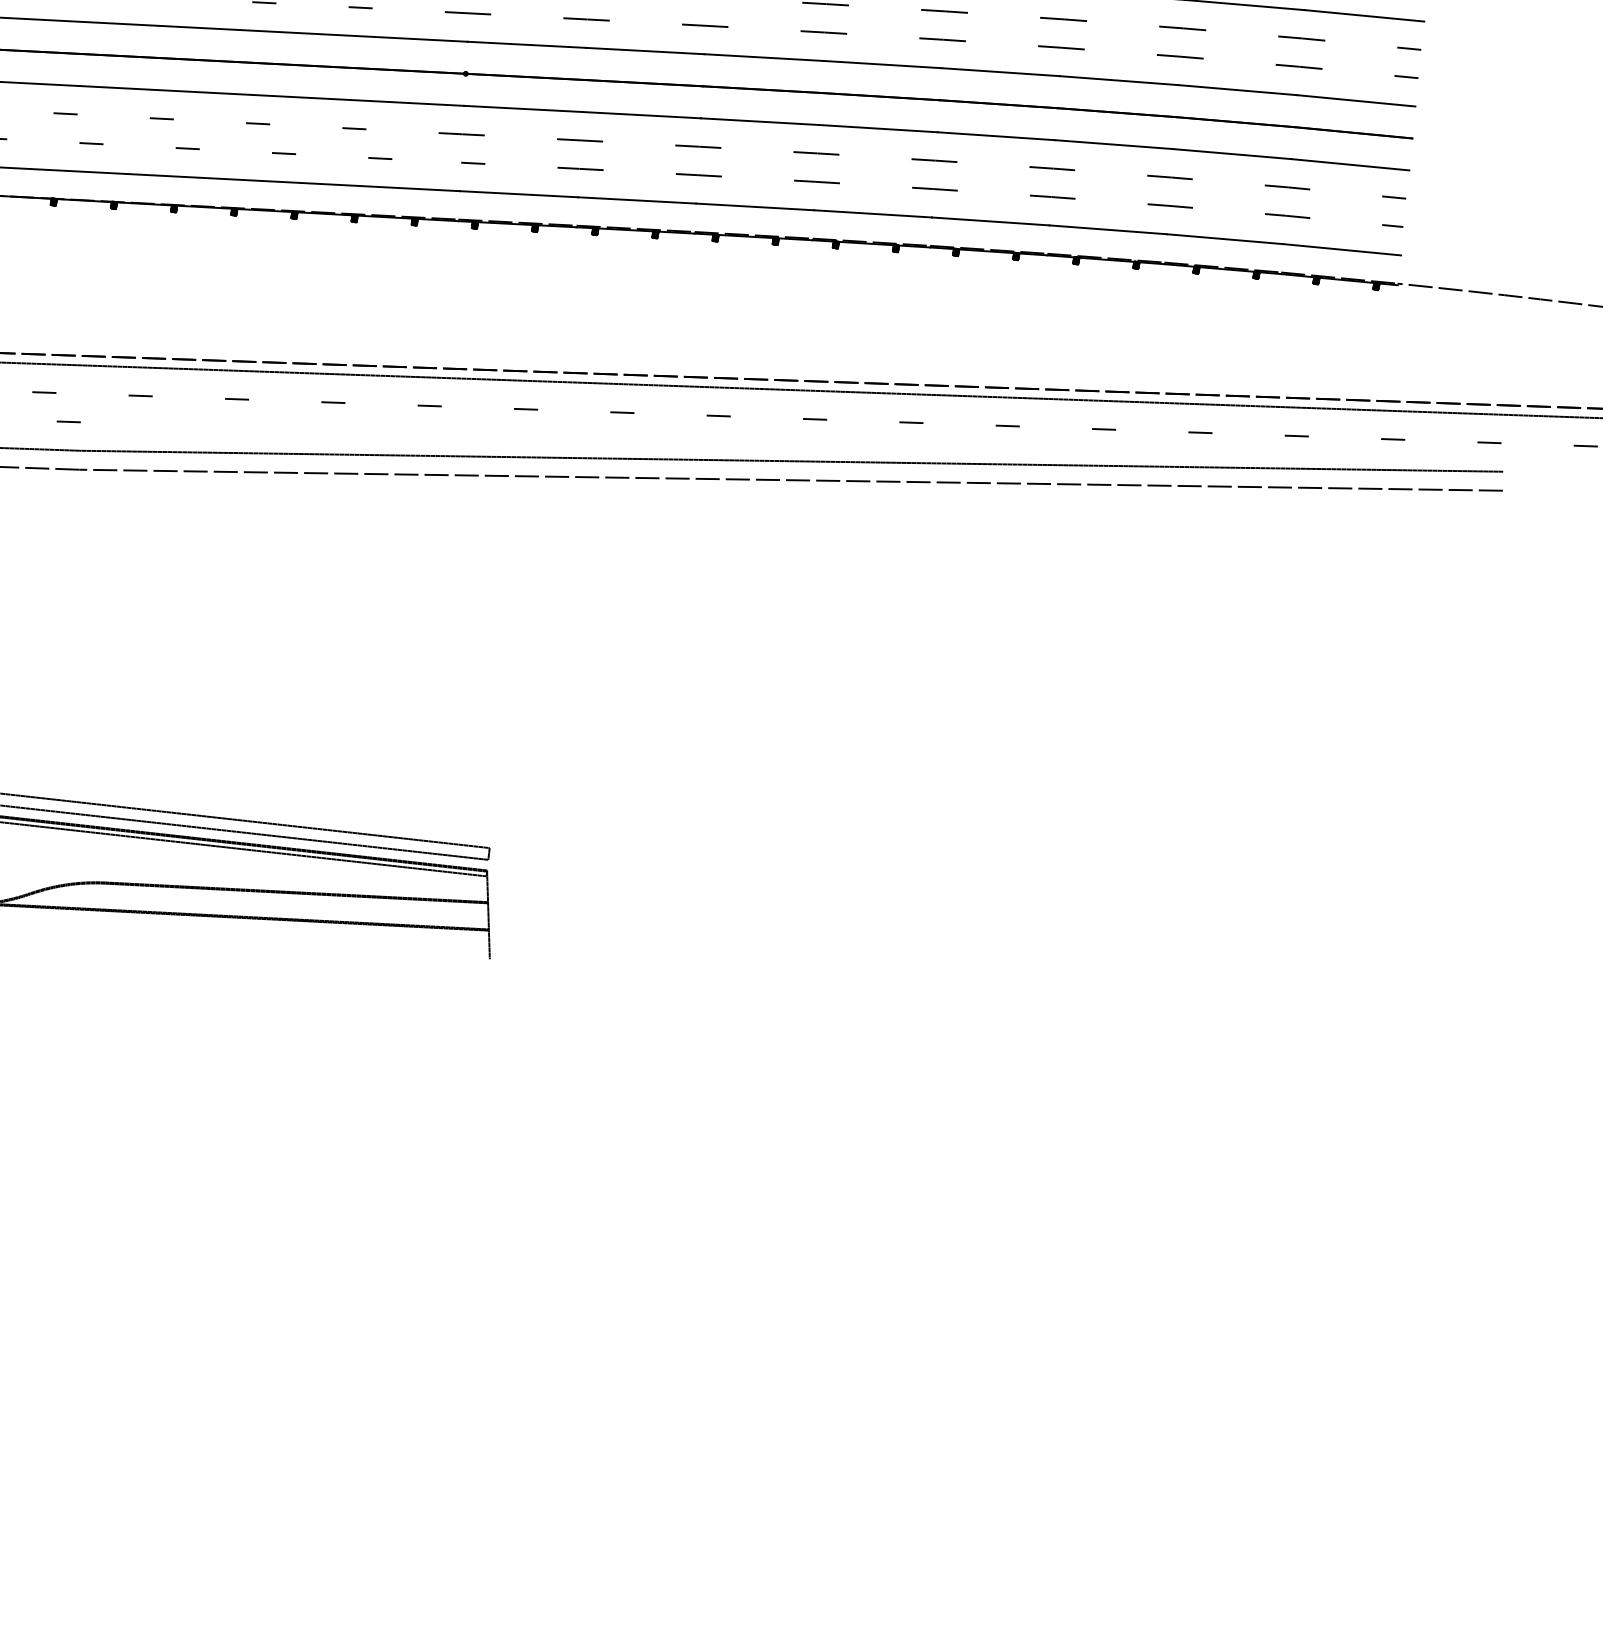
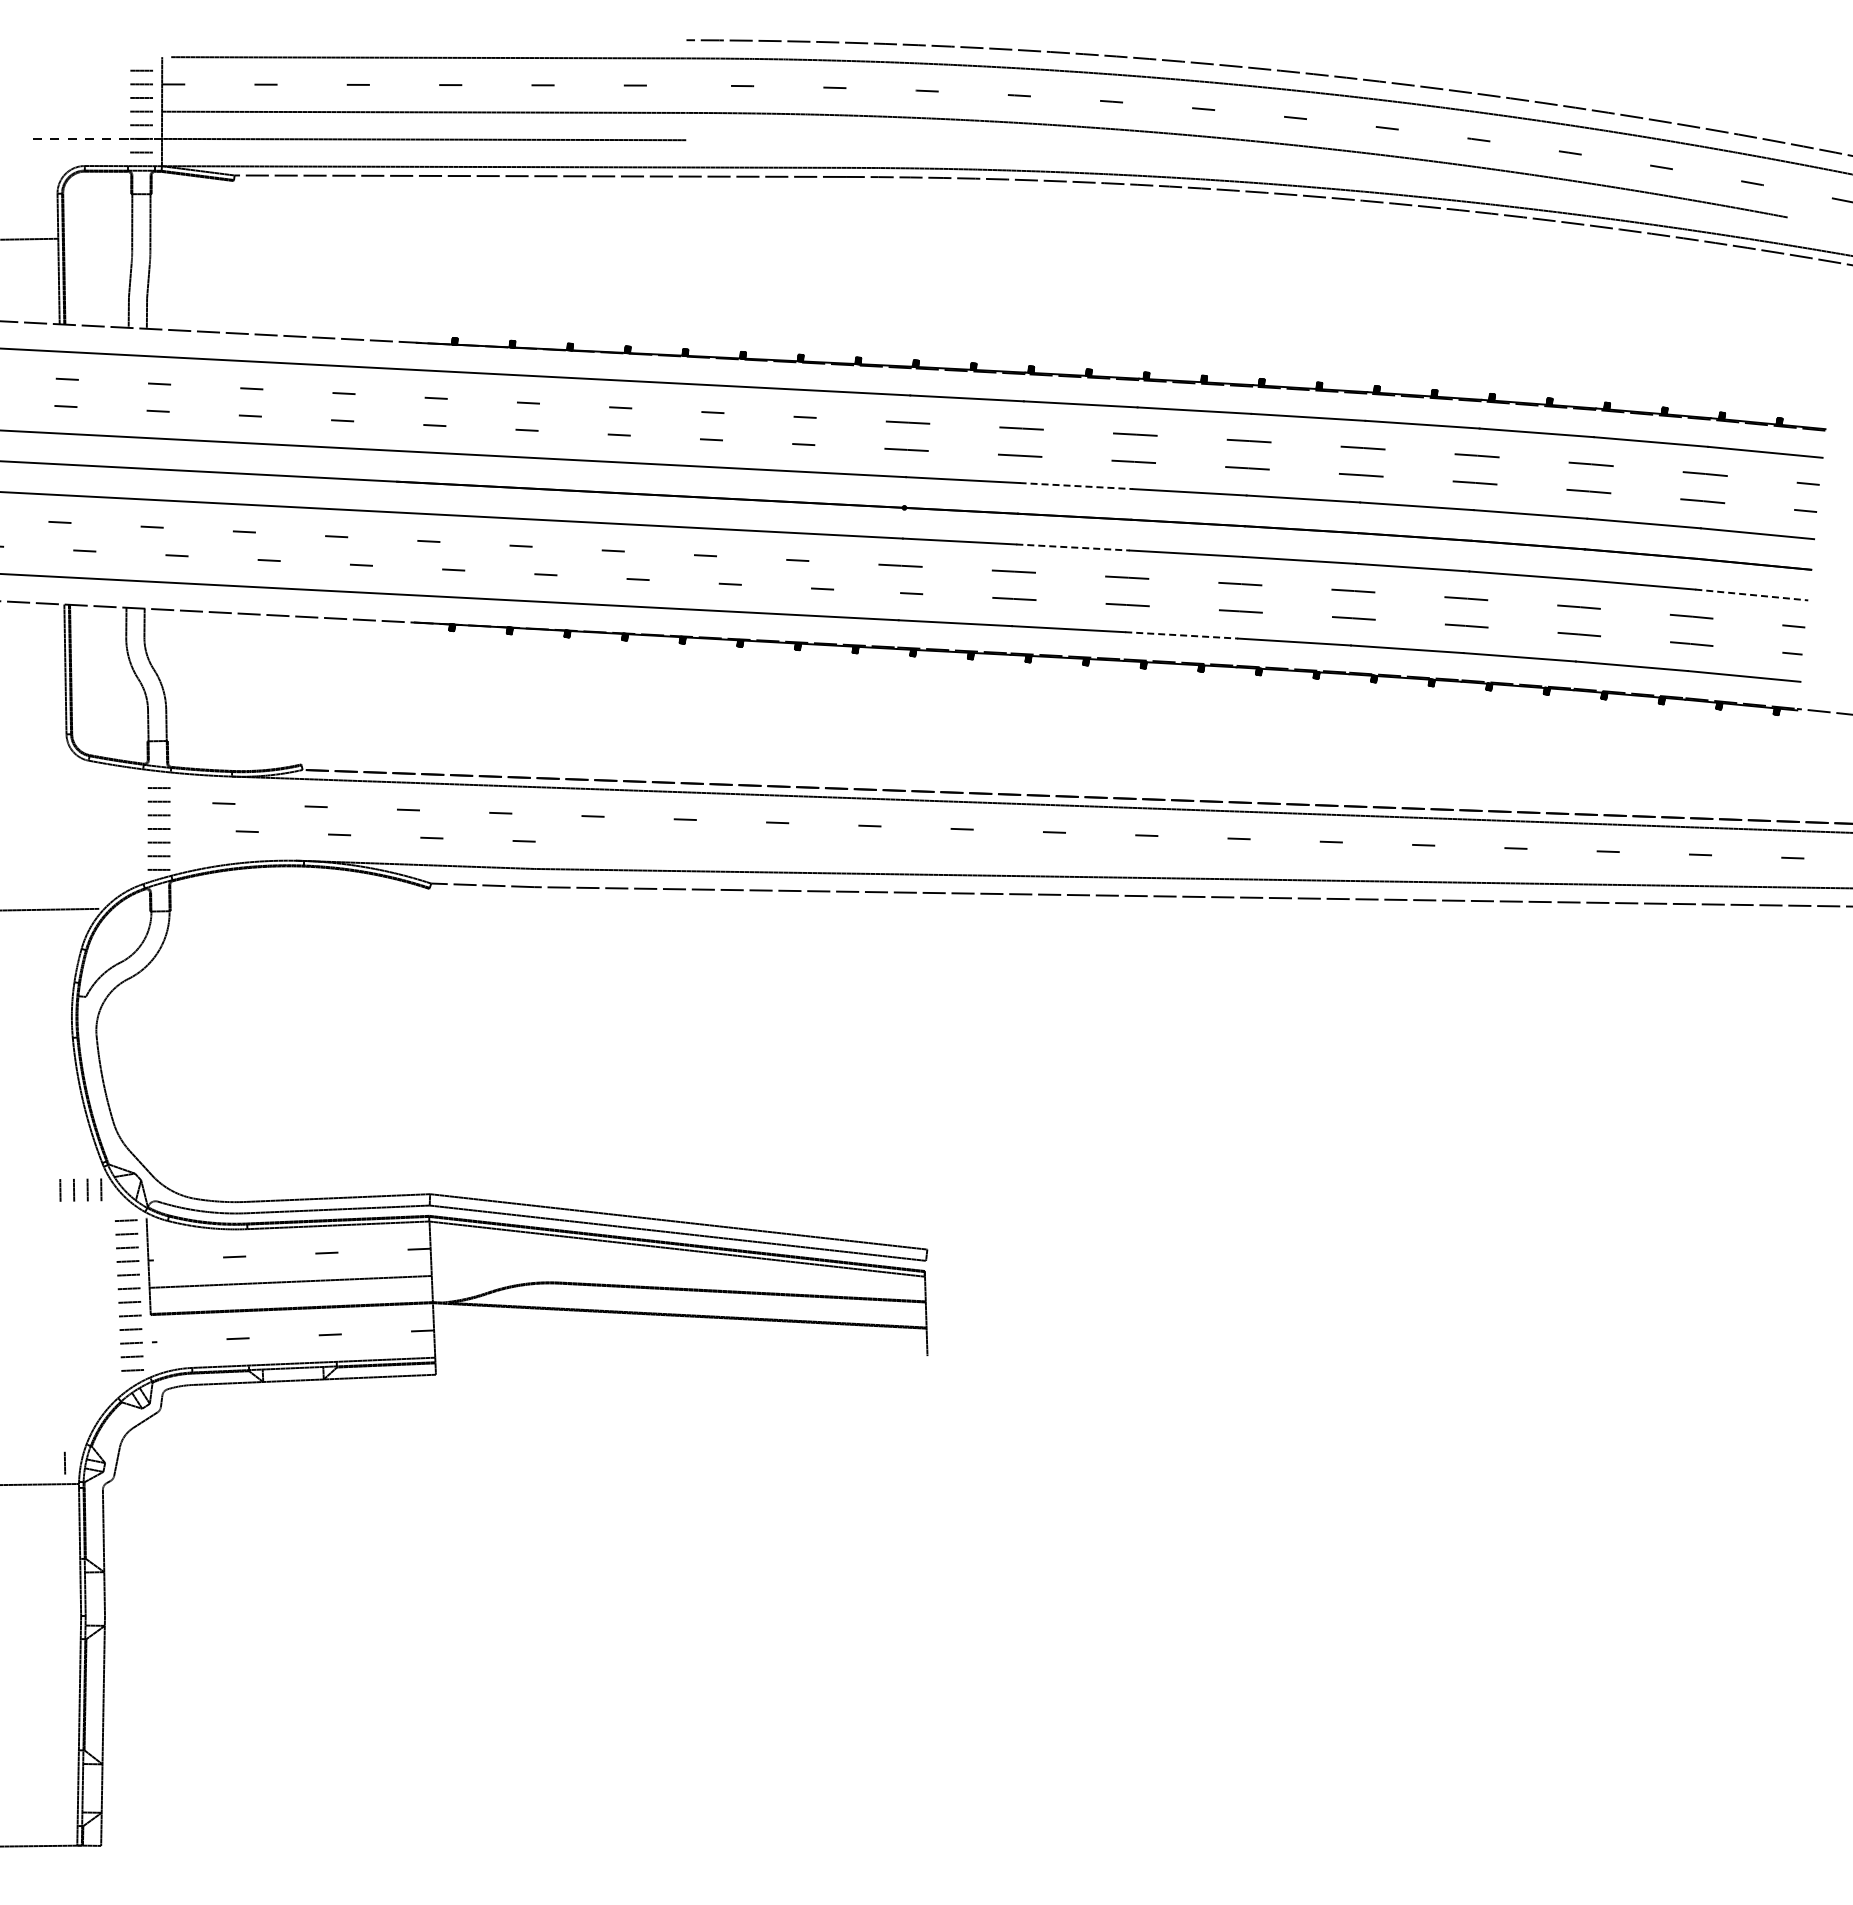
line: (645, 51) -> (1076, 486), solid -> dashed
line: (642, 115) -> (1073, 547), solid -> dashed
line: (1350, 164) -> (1751, 594), solid -> dashed
line: (754, 207) -> (1181, 635), solid -> dashed

